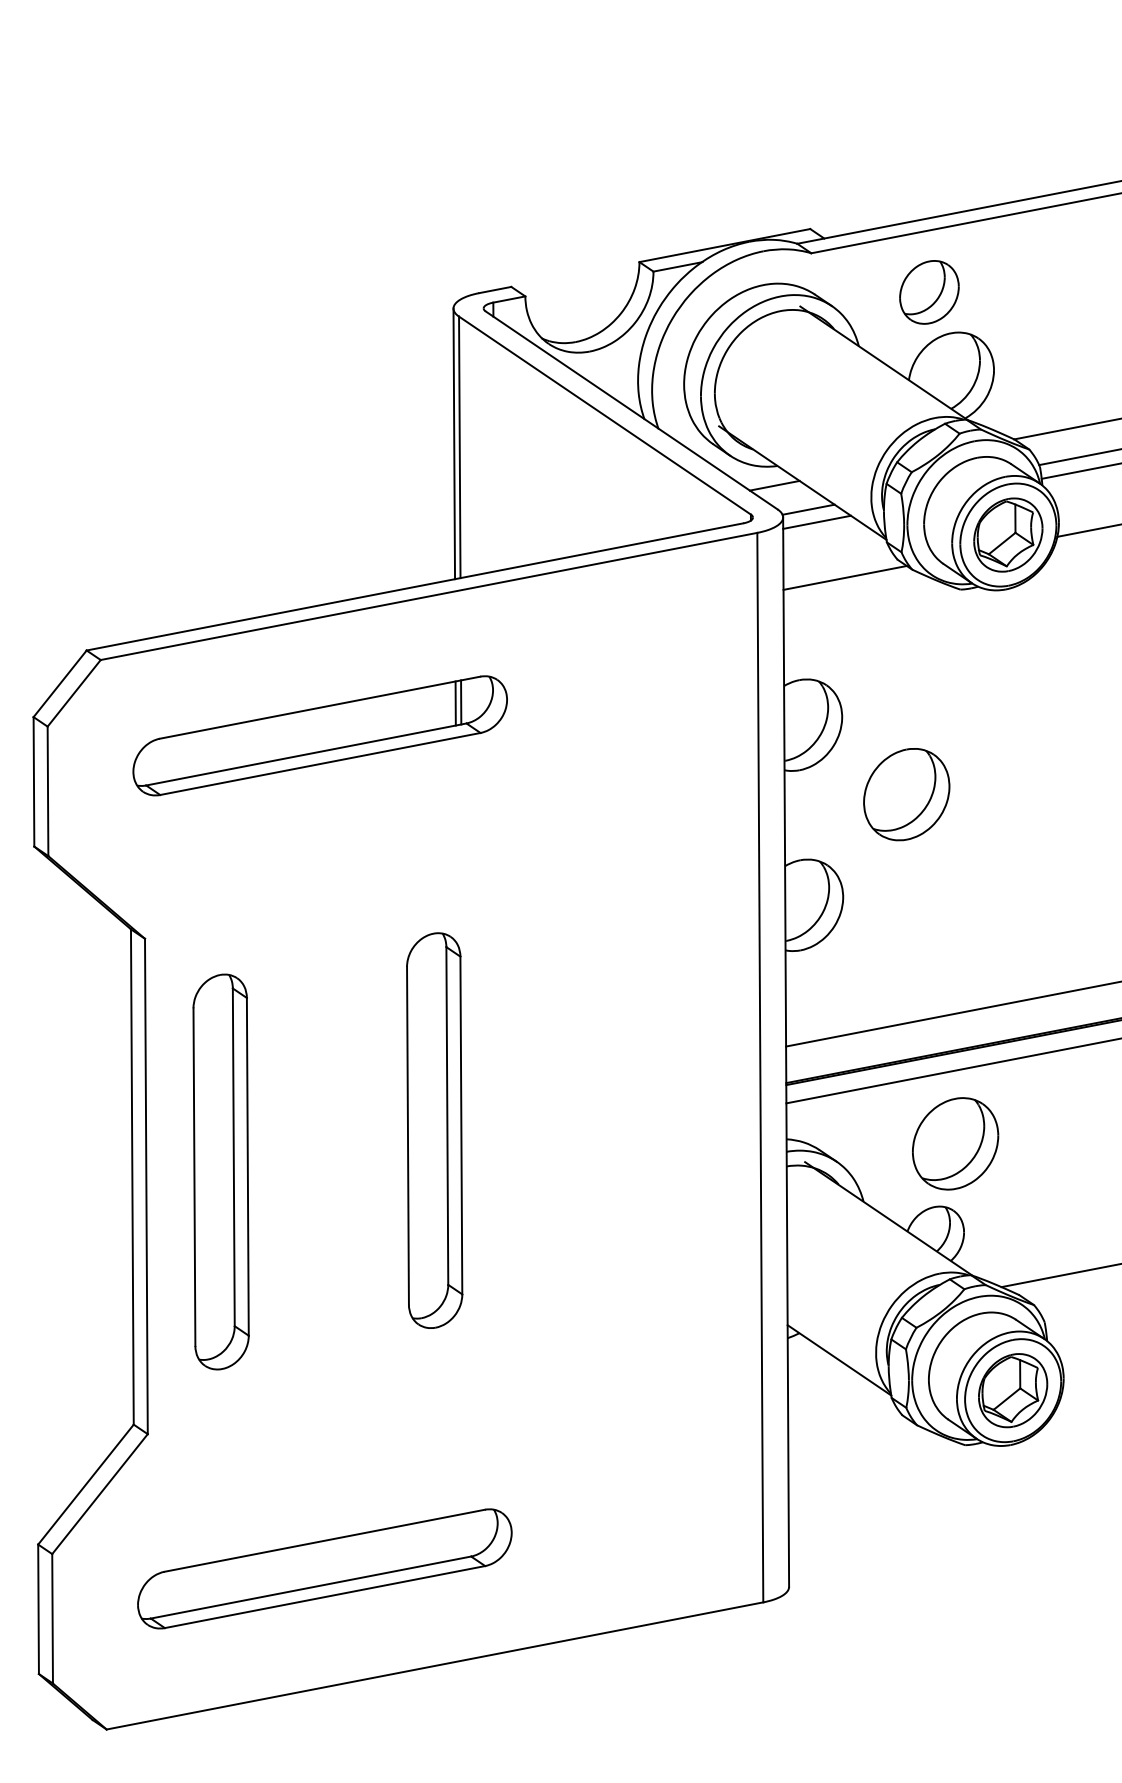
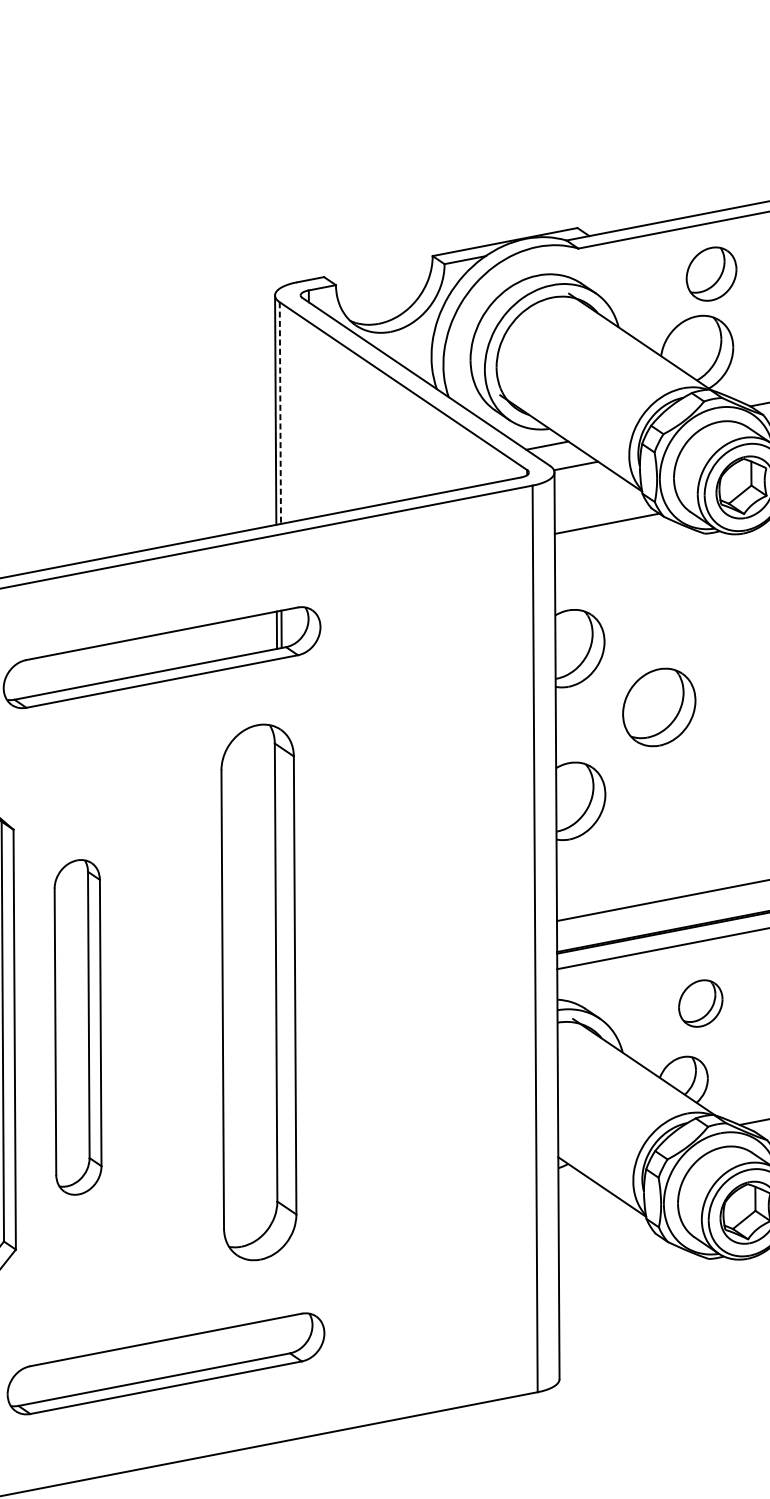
part: (929, 292) -> (711, 274), moved
line: (459, 447) -> (280, 413), solid -> dashed
line: (816, 521) -> (582, 475), removed
part: (434, 1130) -> (258, 992), size x1.6
part: (955, 1143) -> (700, 1003), size x0.6

